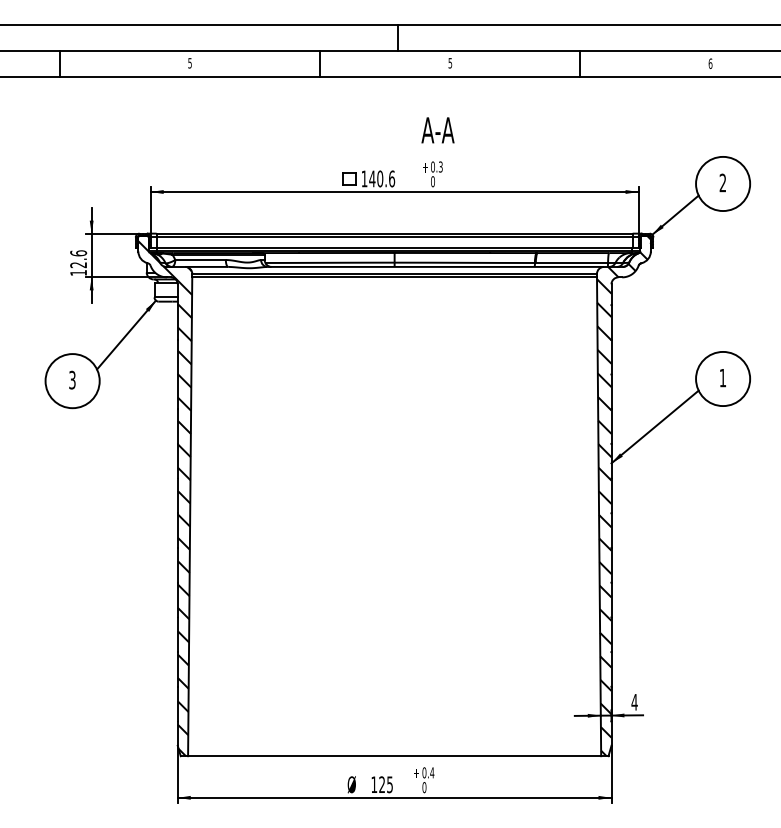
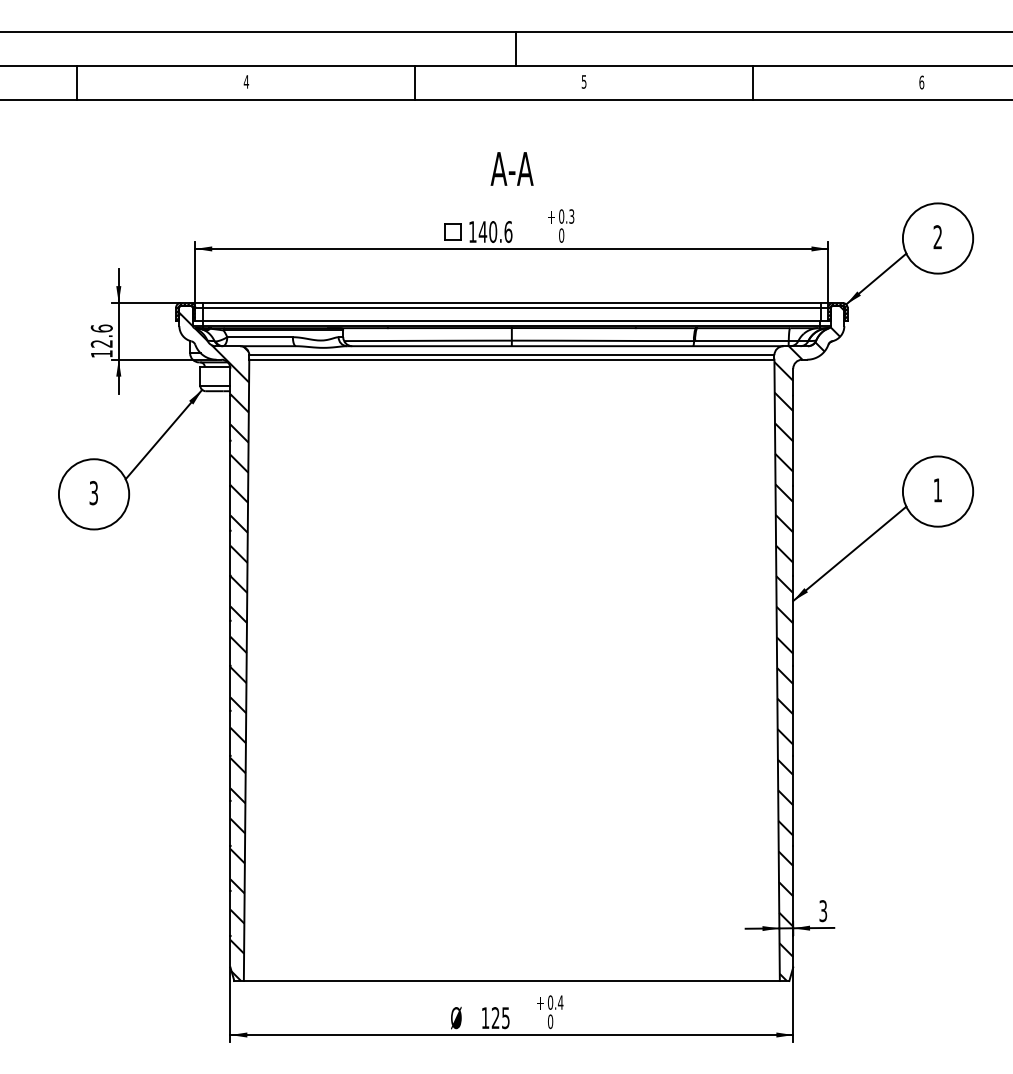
text: (190, 62) -> (246, 81), 5 -> 4
text: (437, 129) -> (511, 168), moved
text: (634, 702) -> (823, 911), 4 -> 3

